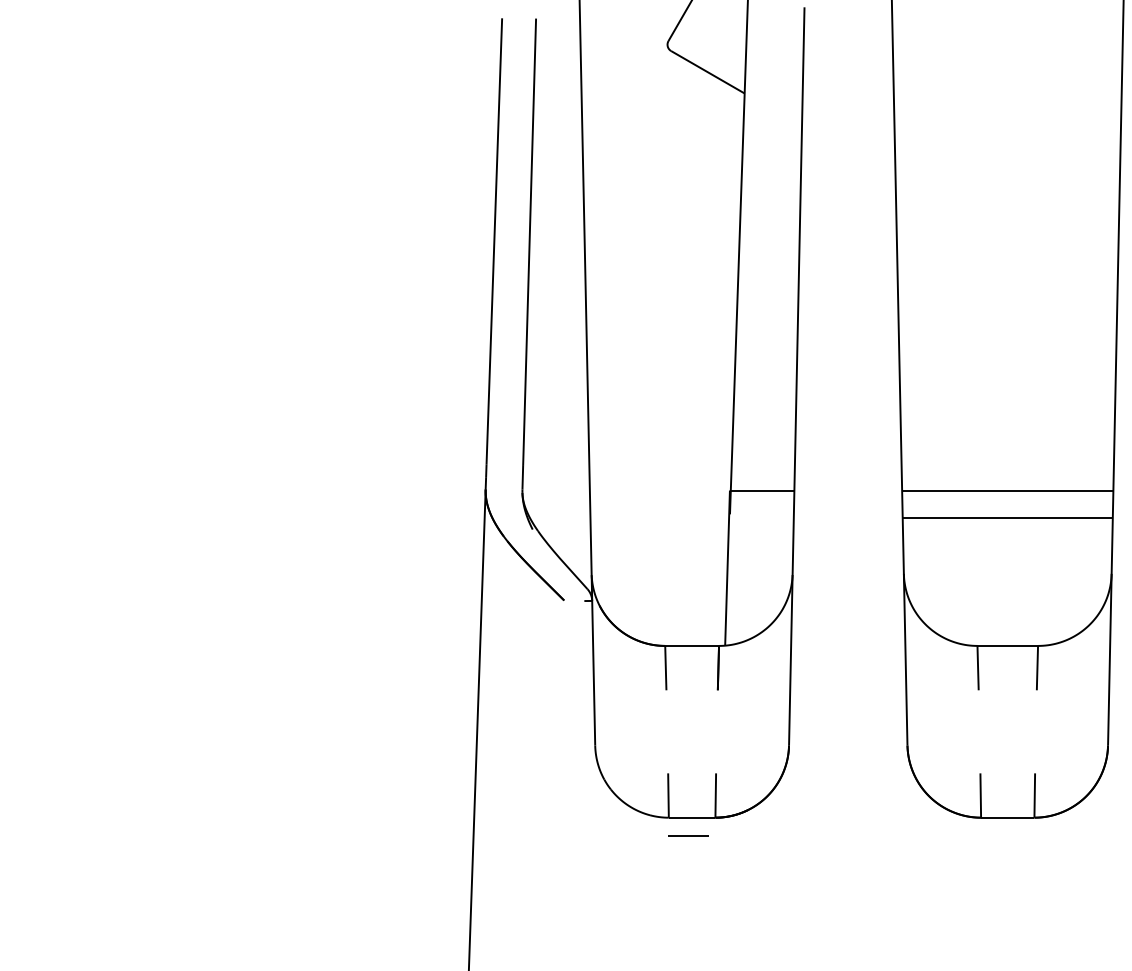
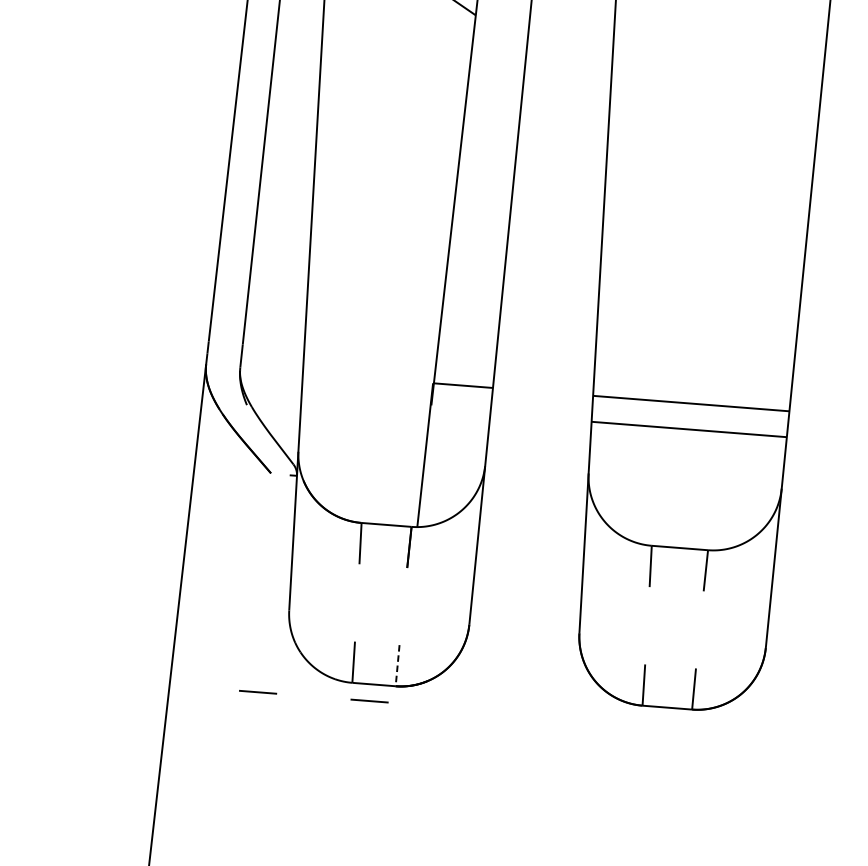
line: (715, 796) -> (397, 666), solid -> dashed
line: (568, 835) -> (257, 692), added

